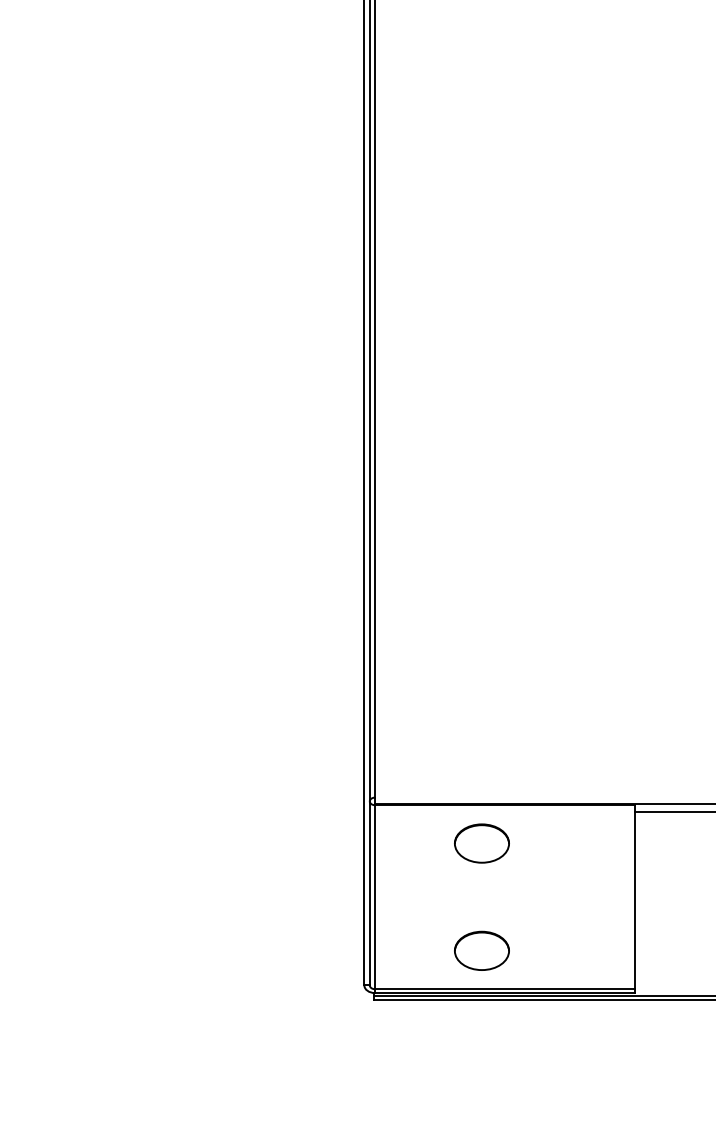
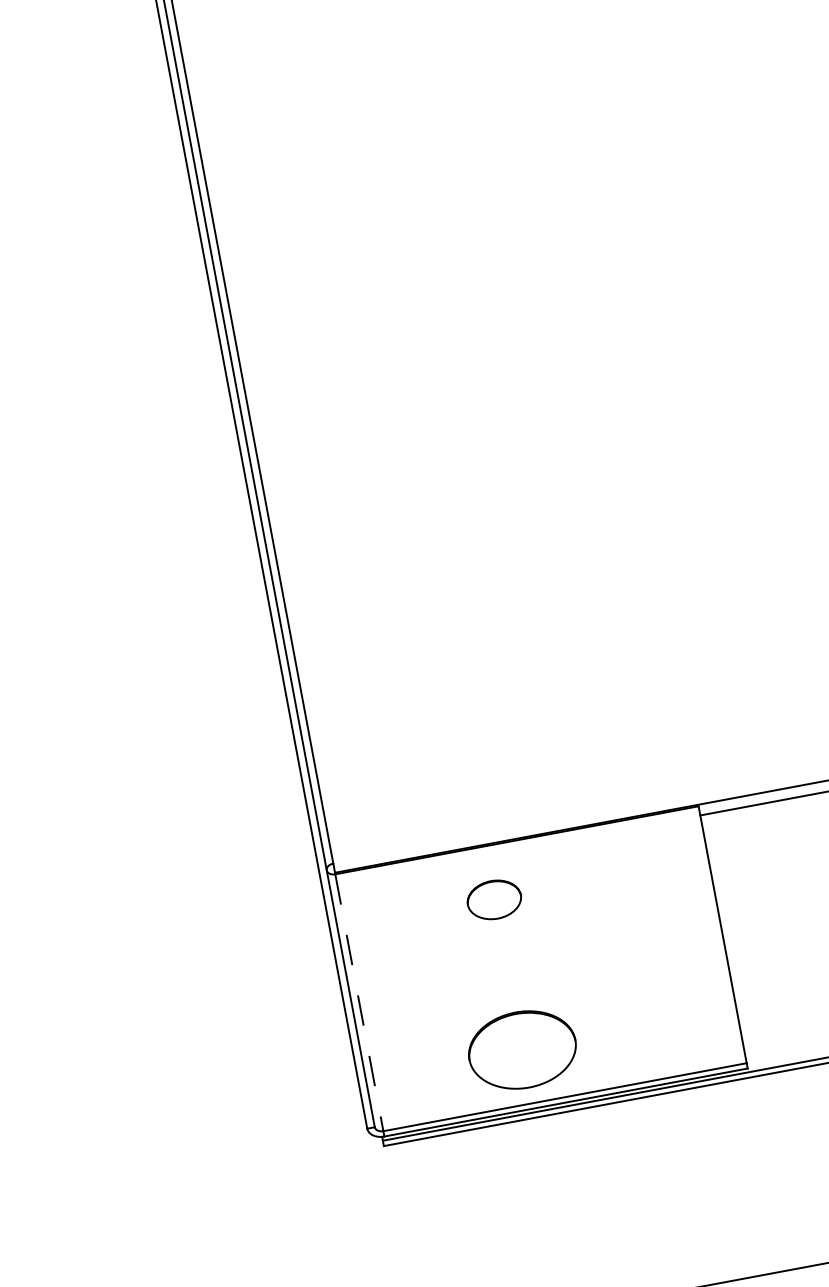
part: (481, 843) -> (493, 899), size x0.7
line: (375, 897) -> (359, 1003), solid -> dashed
part: (481, 950) -> (521, 1049), size x1.4

